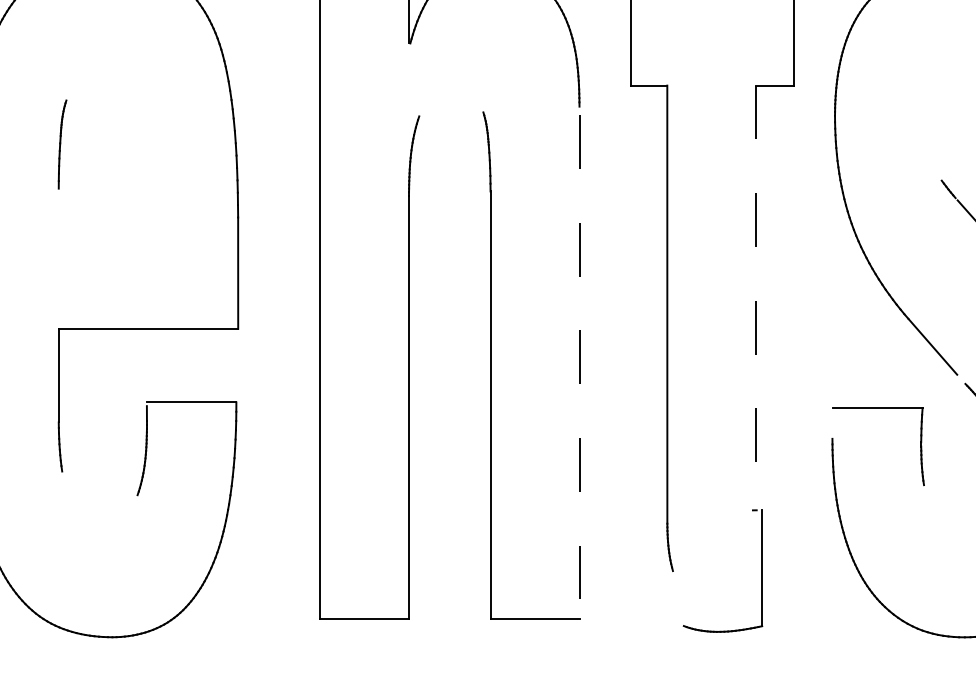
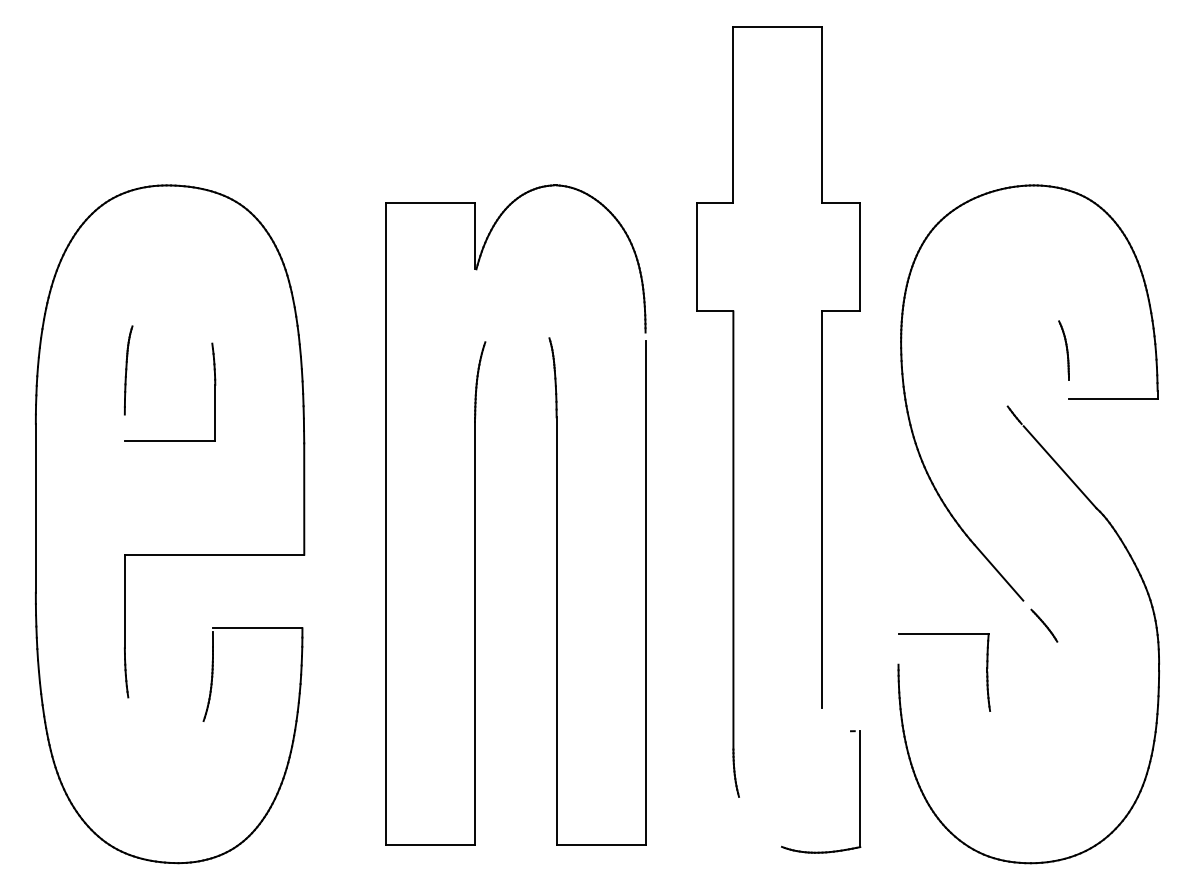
part: (148, 165) -> (214, 391), added
line: (756, 284) -> (822, 510), dashed -> solid
line: (579, 367) -> (645, 593), dashed -> solid
part: (761, 570) -> (859, 791), moved

